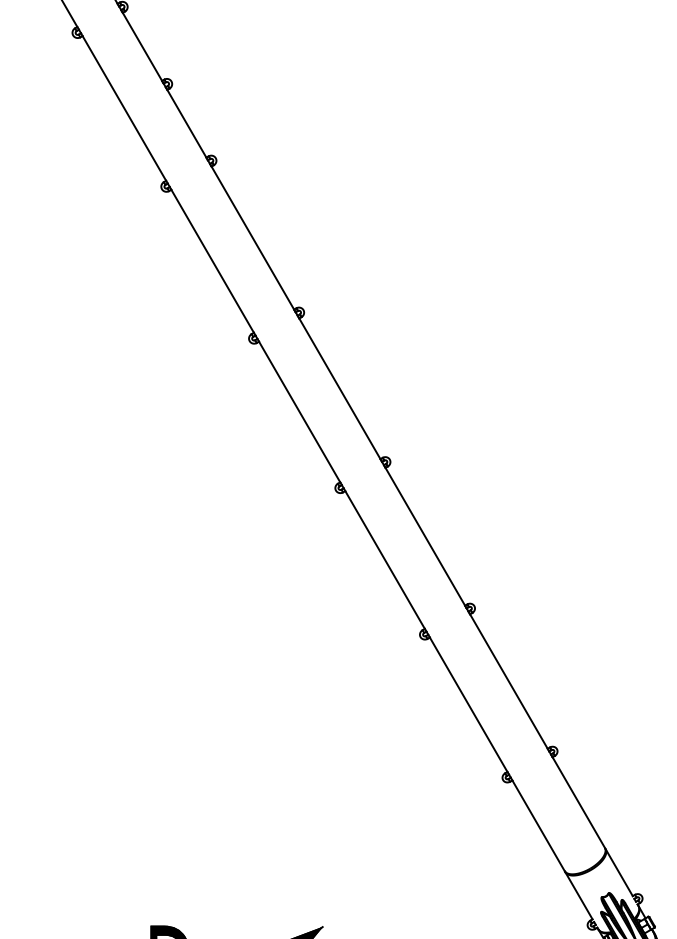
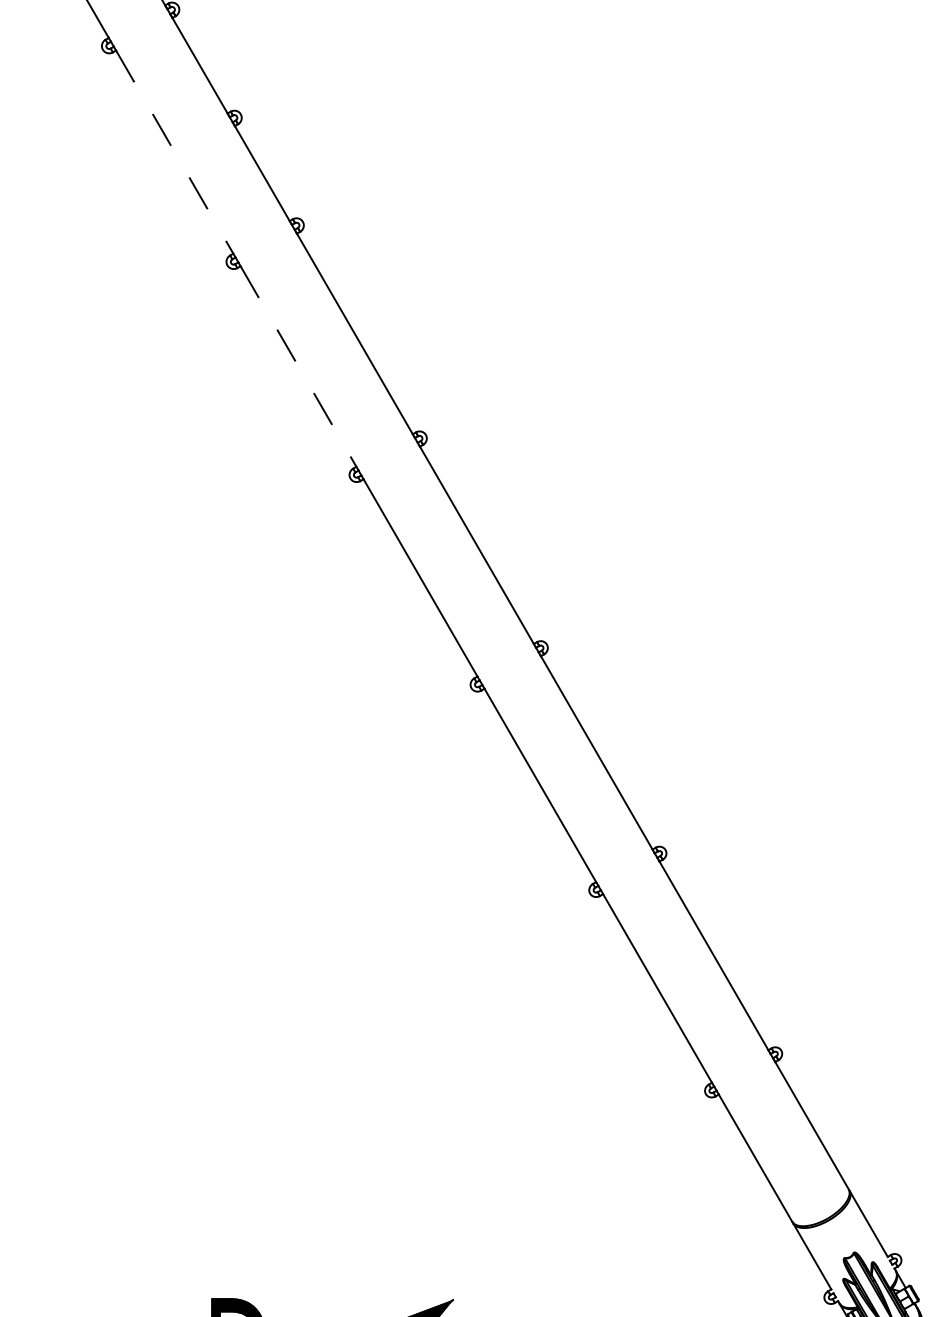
line: (124, 108) -> (174, 152), solid -> dashed
line: (212, 261) -> (298, 366), solid -> dashed

